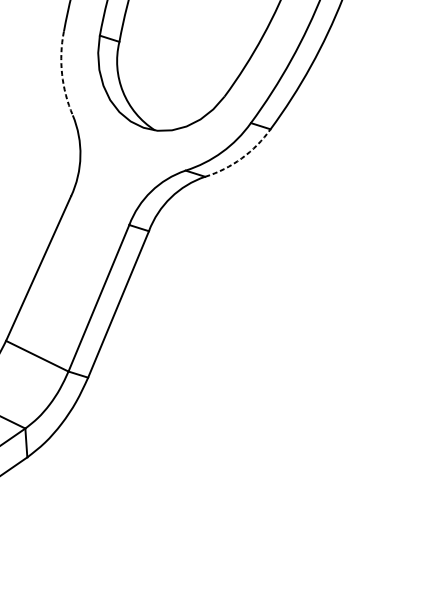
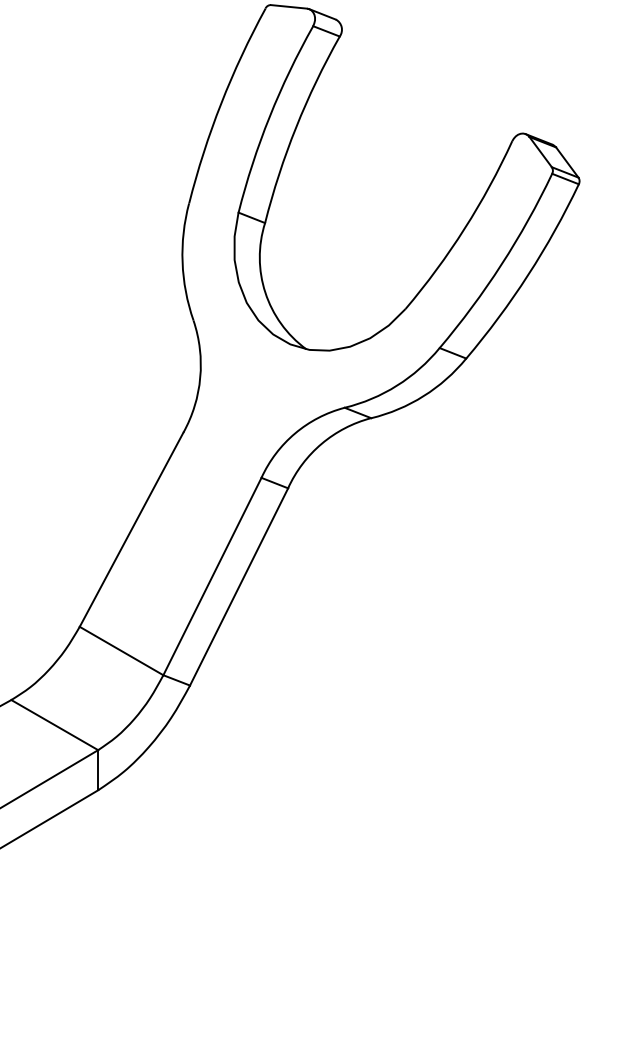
arc: (62, 74) -> (182, 262), dashed -> solid
arc: (241, 158) -> (423, 396), dashed -> solid

